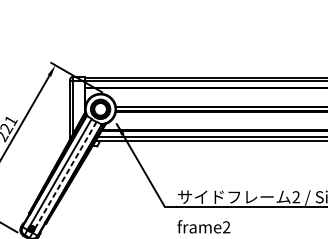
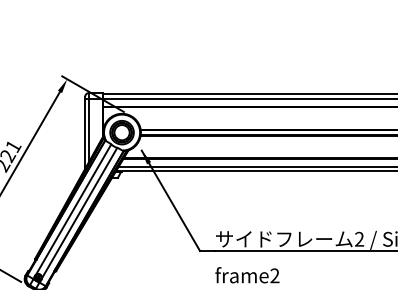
line: (65, 175) -> (79, 213), dashed -> solid

